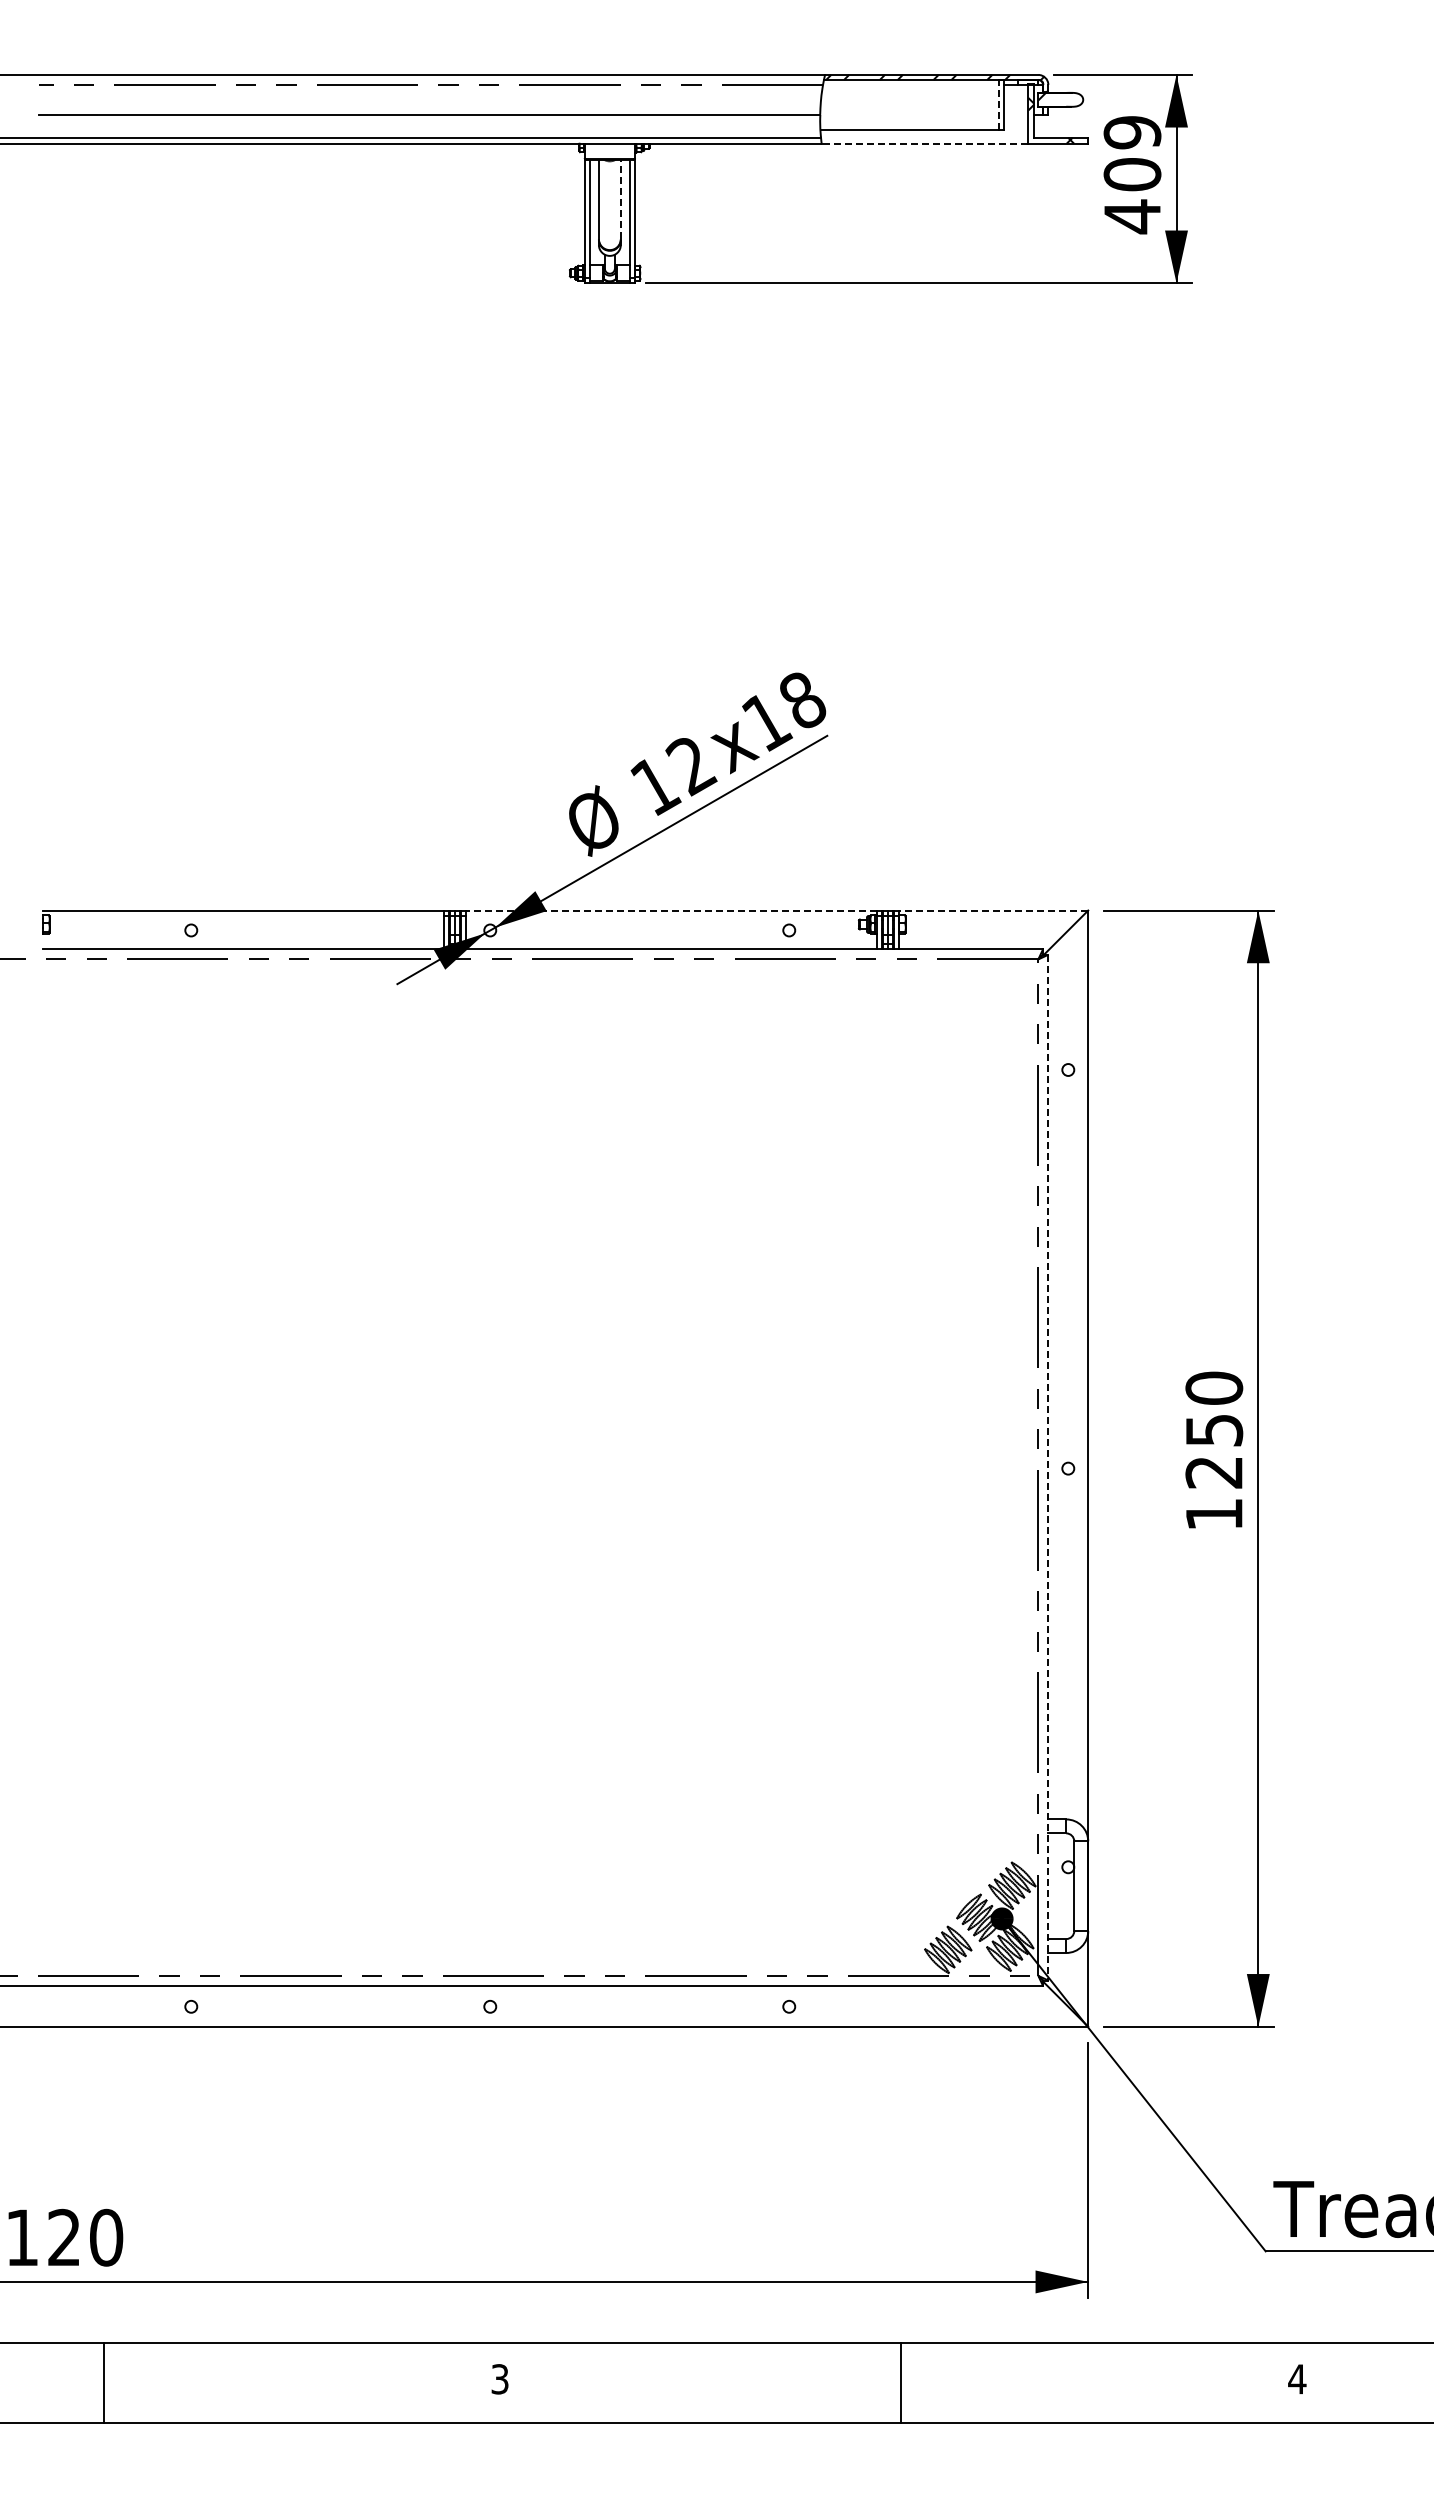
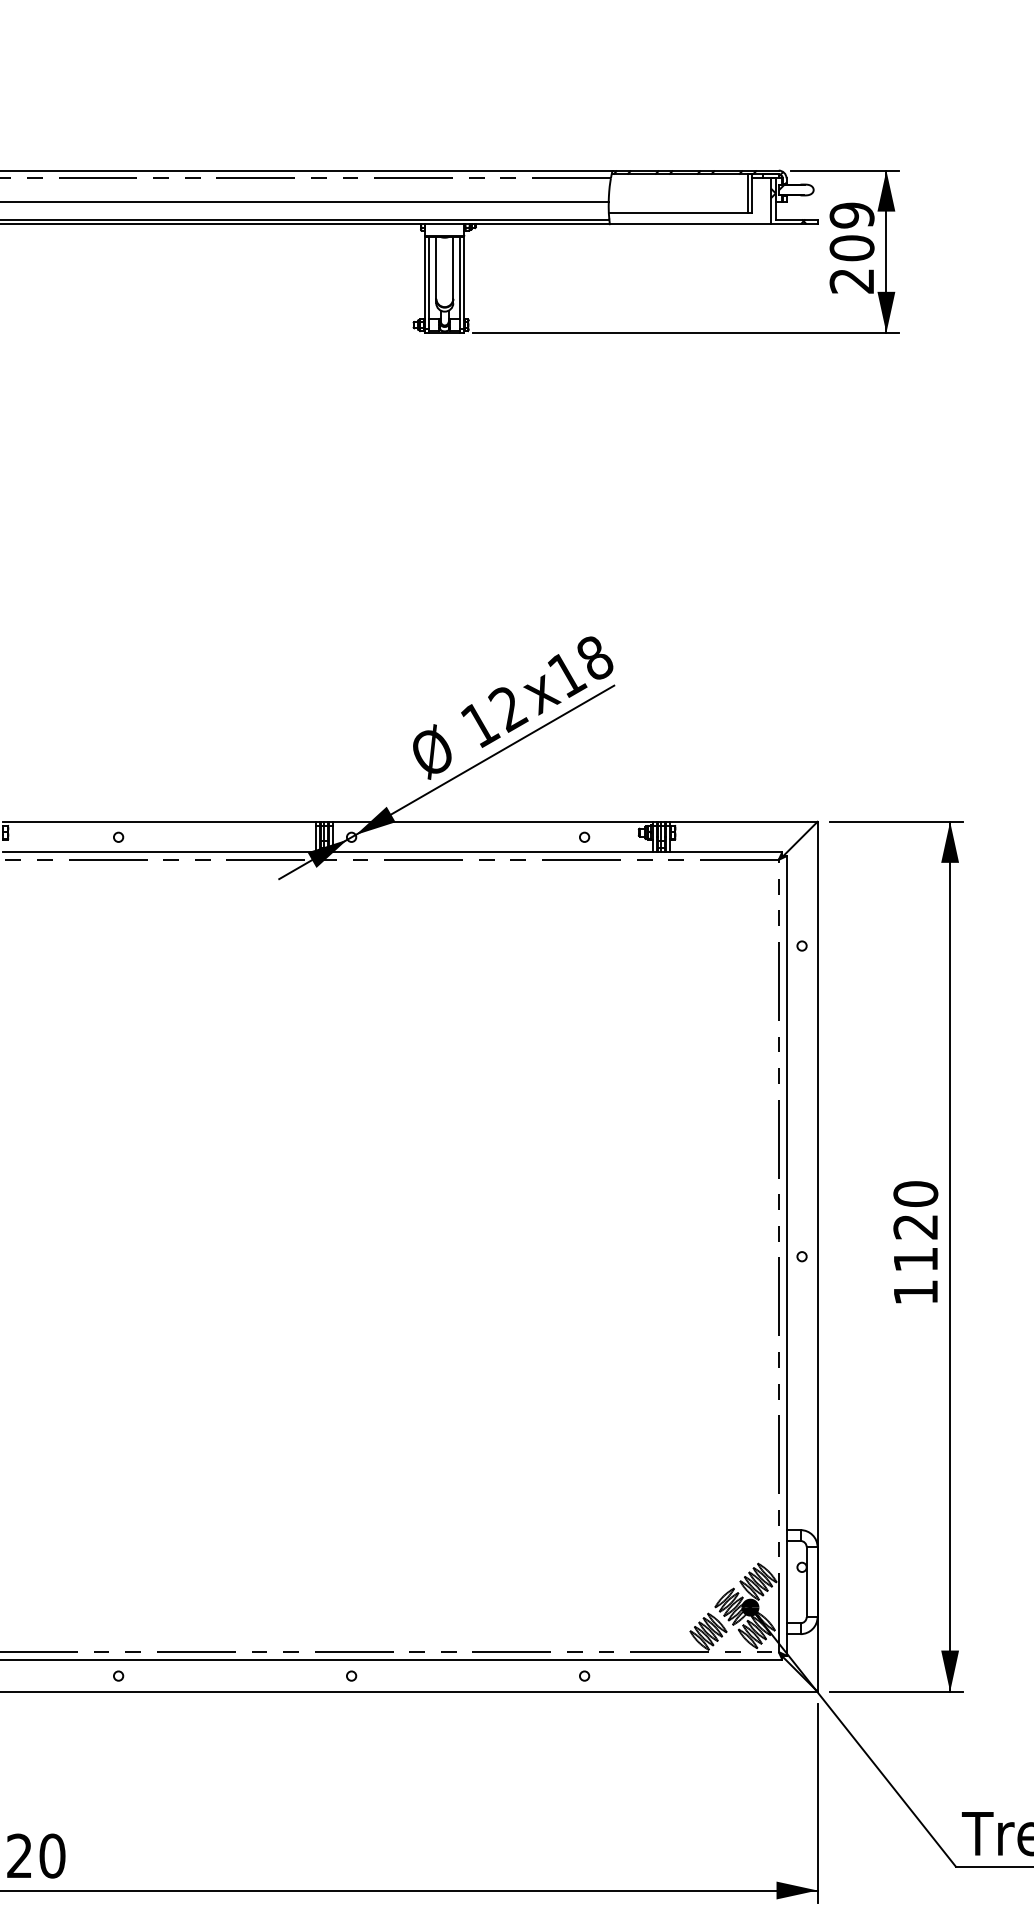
line: (998, 104) -> (747, 193), dashed -> solid
line: (924, 143) -> (689, 224), dashed -> solid
line: (620, 199) -> (453, 267), dashed -> solid
text: (1131, 216) -> (851, 280), 409 -> 209
line: (671, 910) -> (492, 821), dashed -> solid
line: (993, 910) -> (743, 821), dashed -> solid
text: (1214, 1451) -> (915, 1243), 1250 -> 1120
line: (1048, 1467) -> (786, 1255), dashed -> solid

